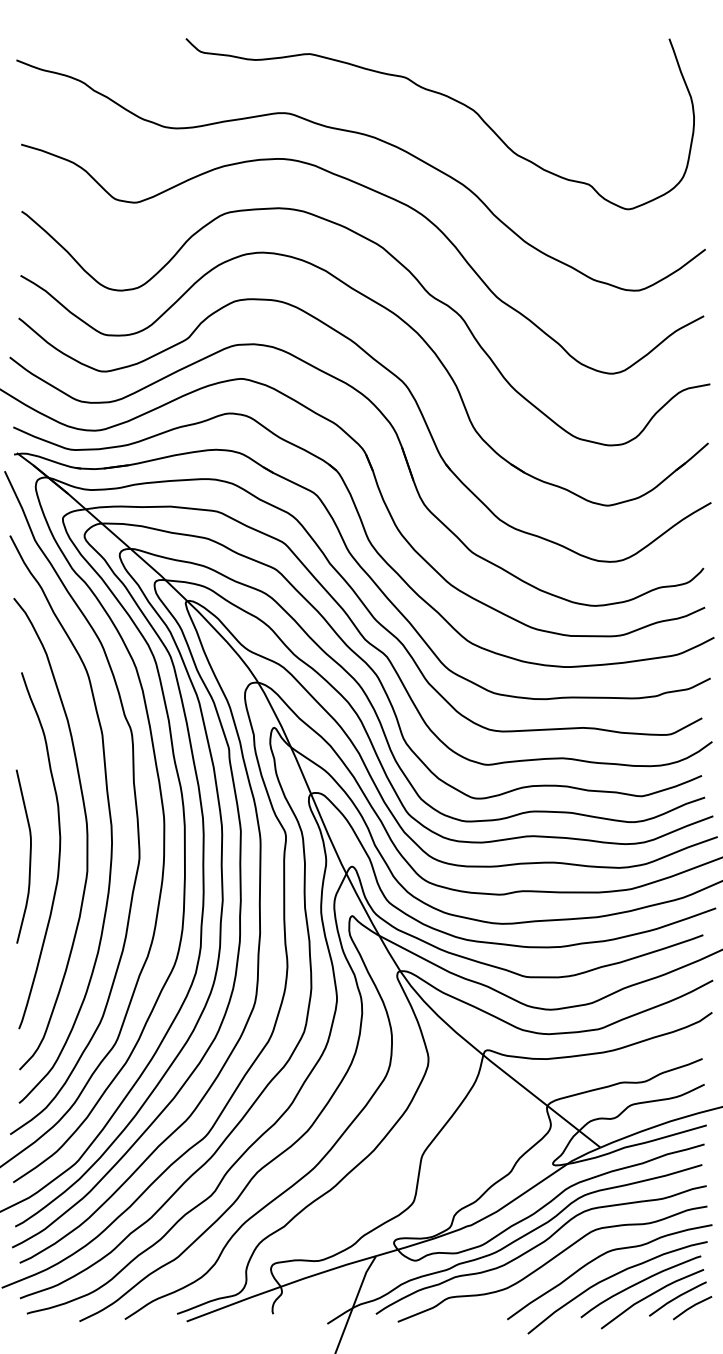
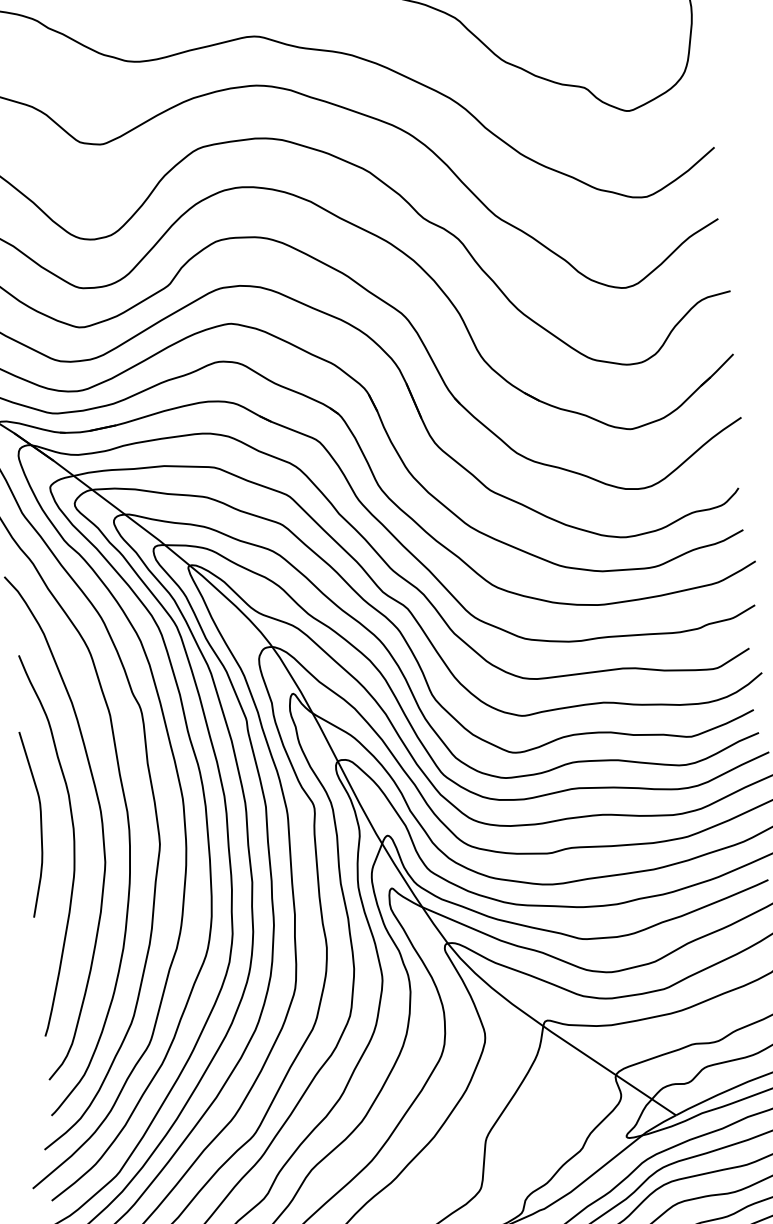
curve: (29, 856) -> (40, 823), moved

